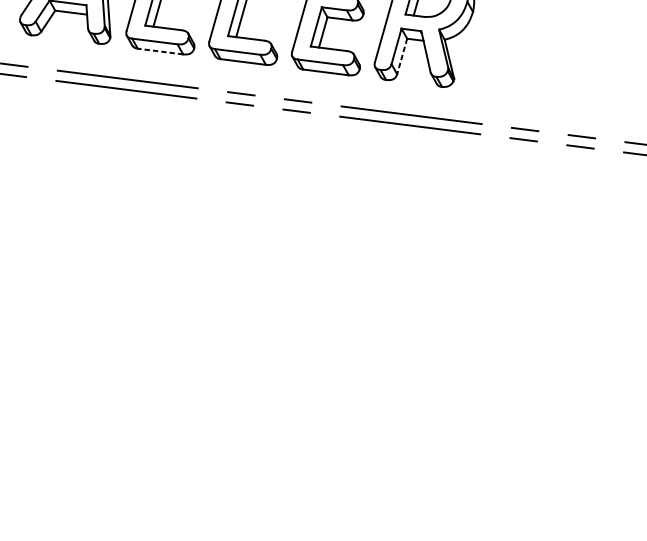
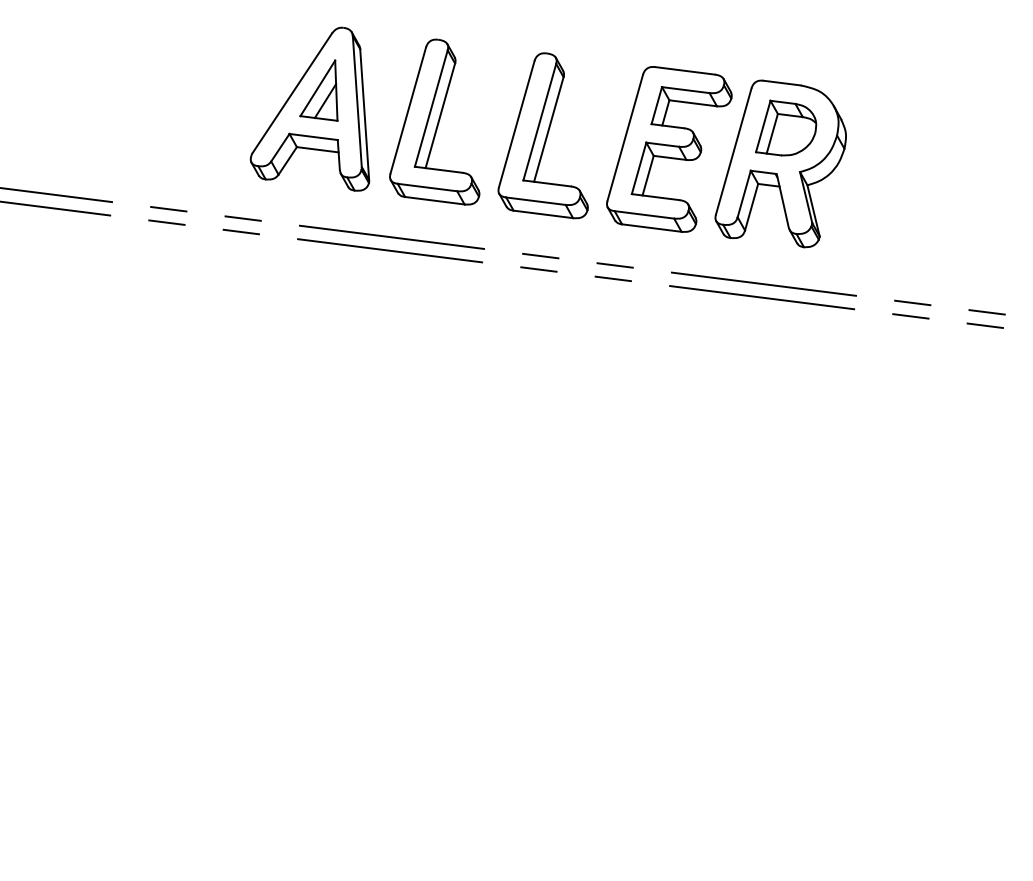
line: (160, 51) -> (434, 200), dashed -> solid
line: (402, 56) -> (751, 207), dashed -> solid

